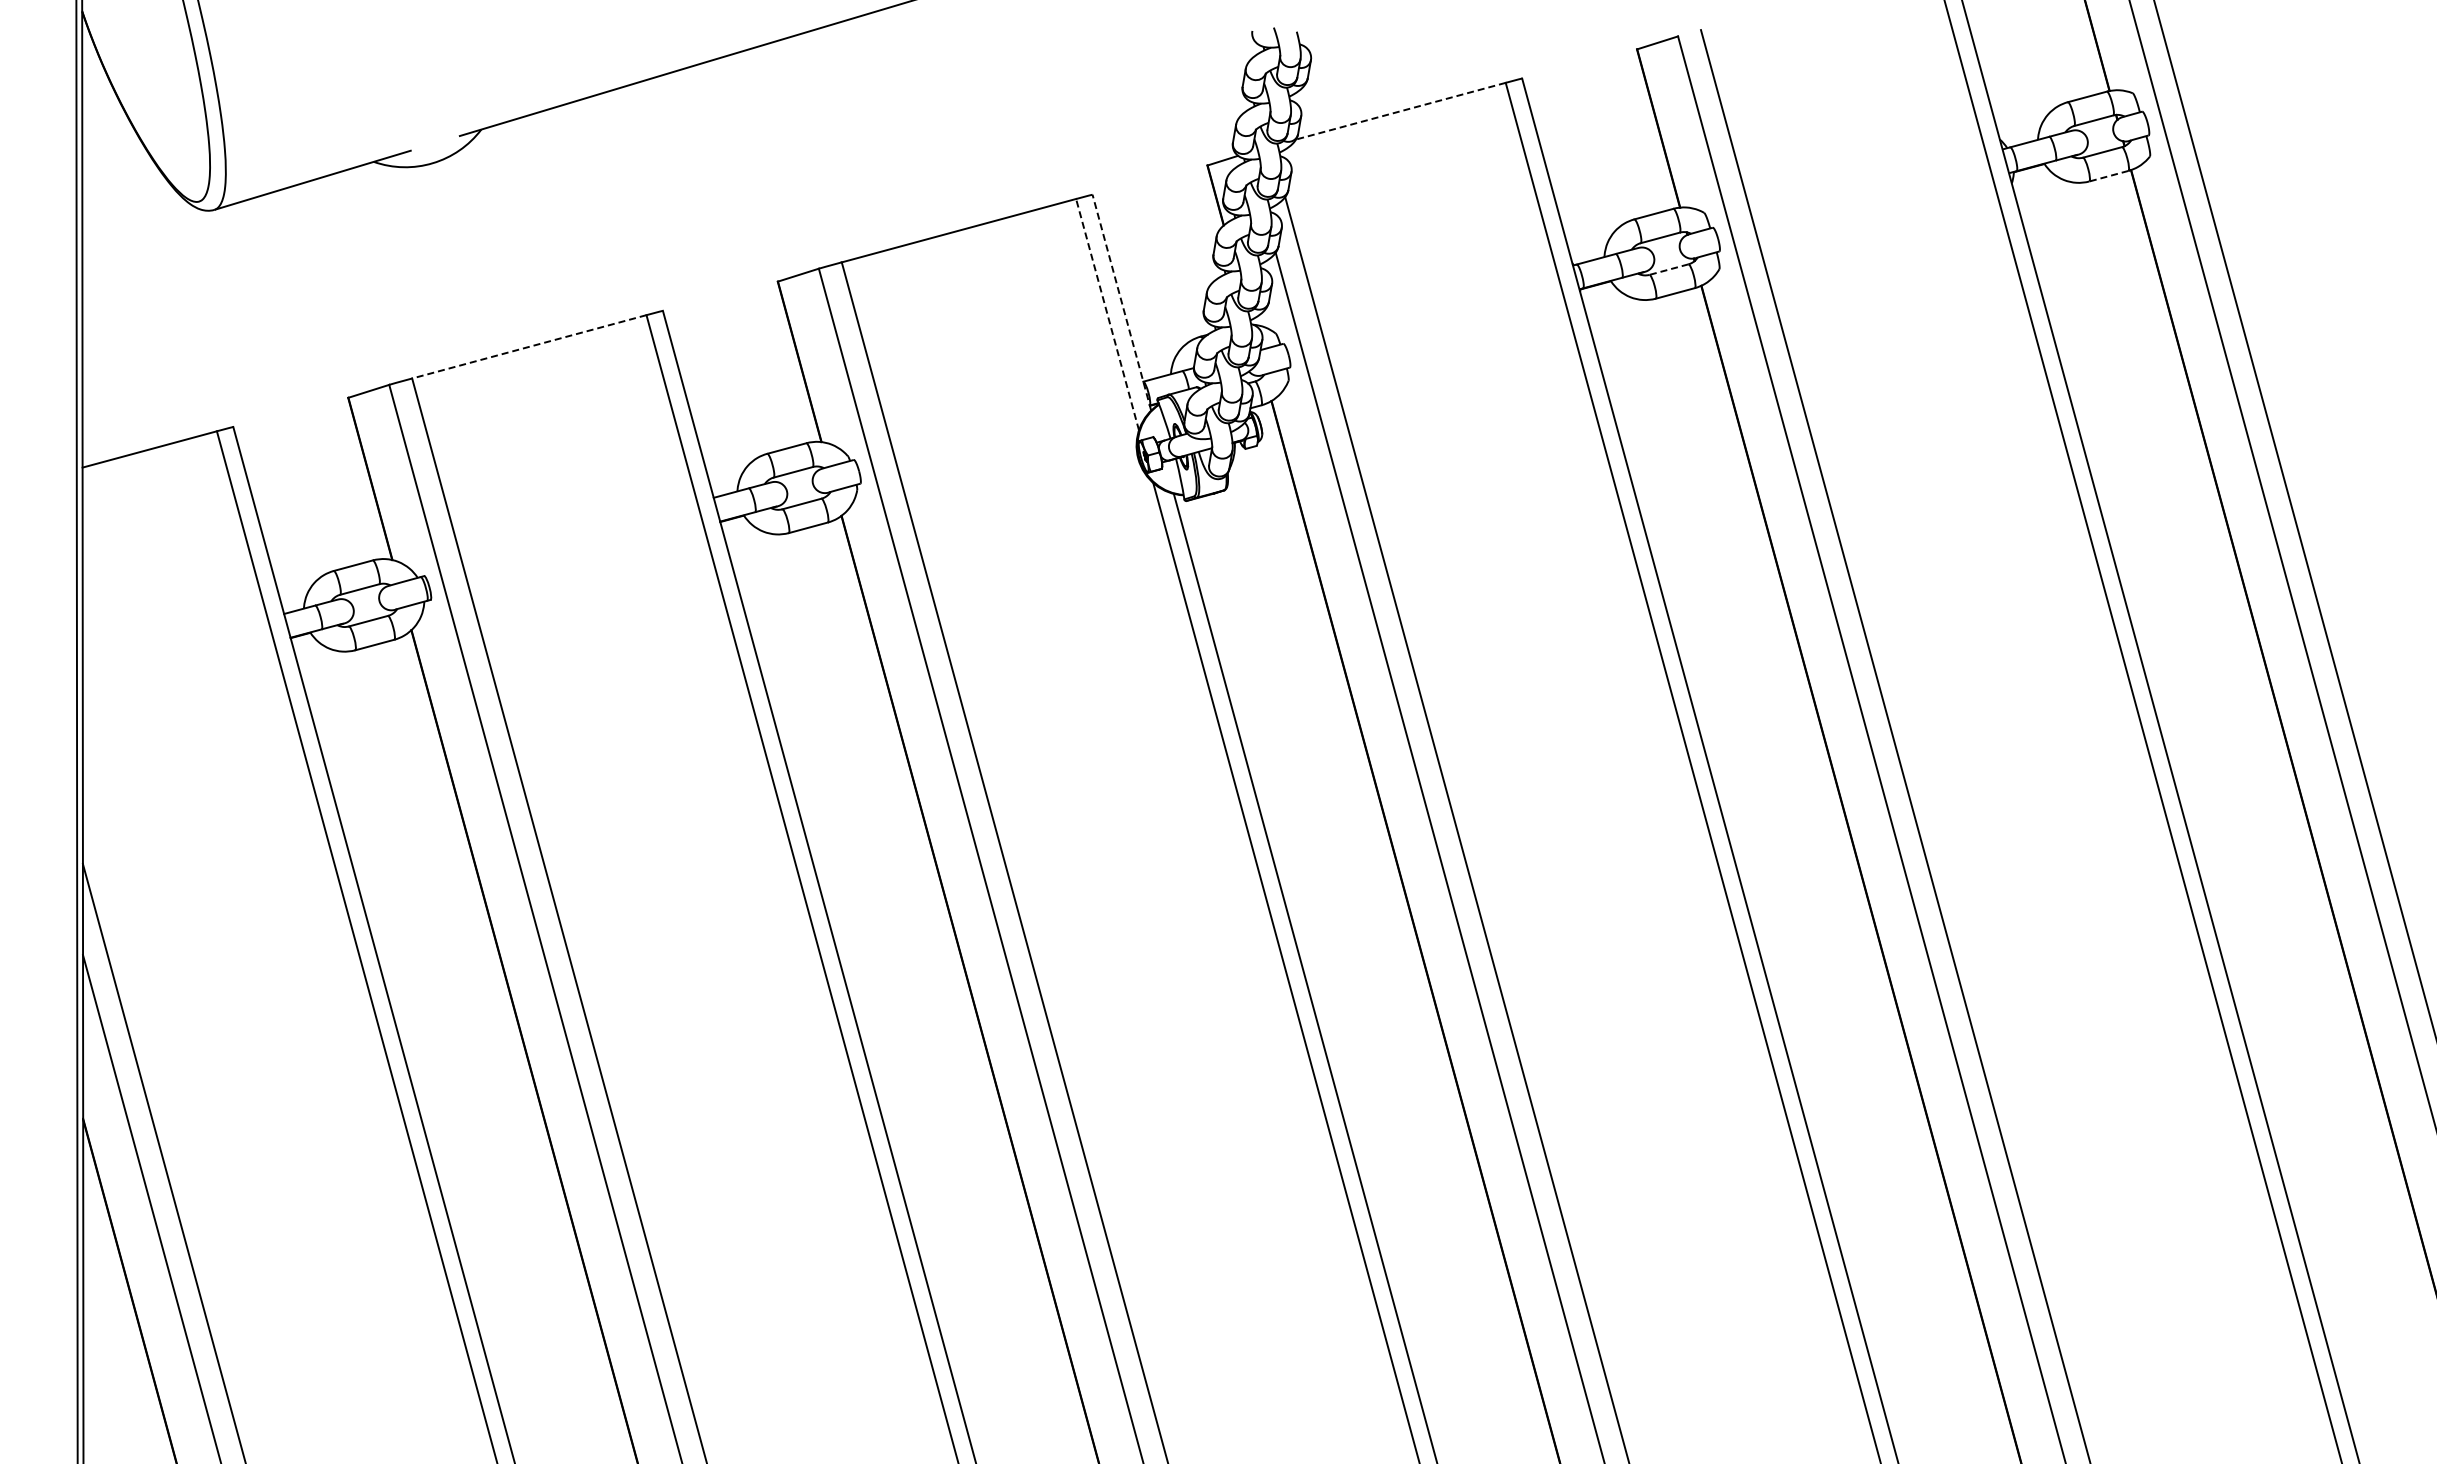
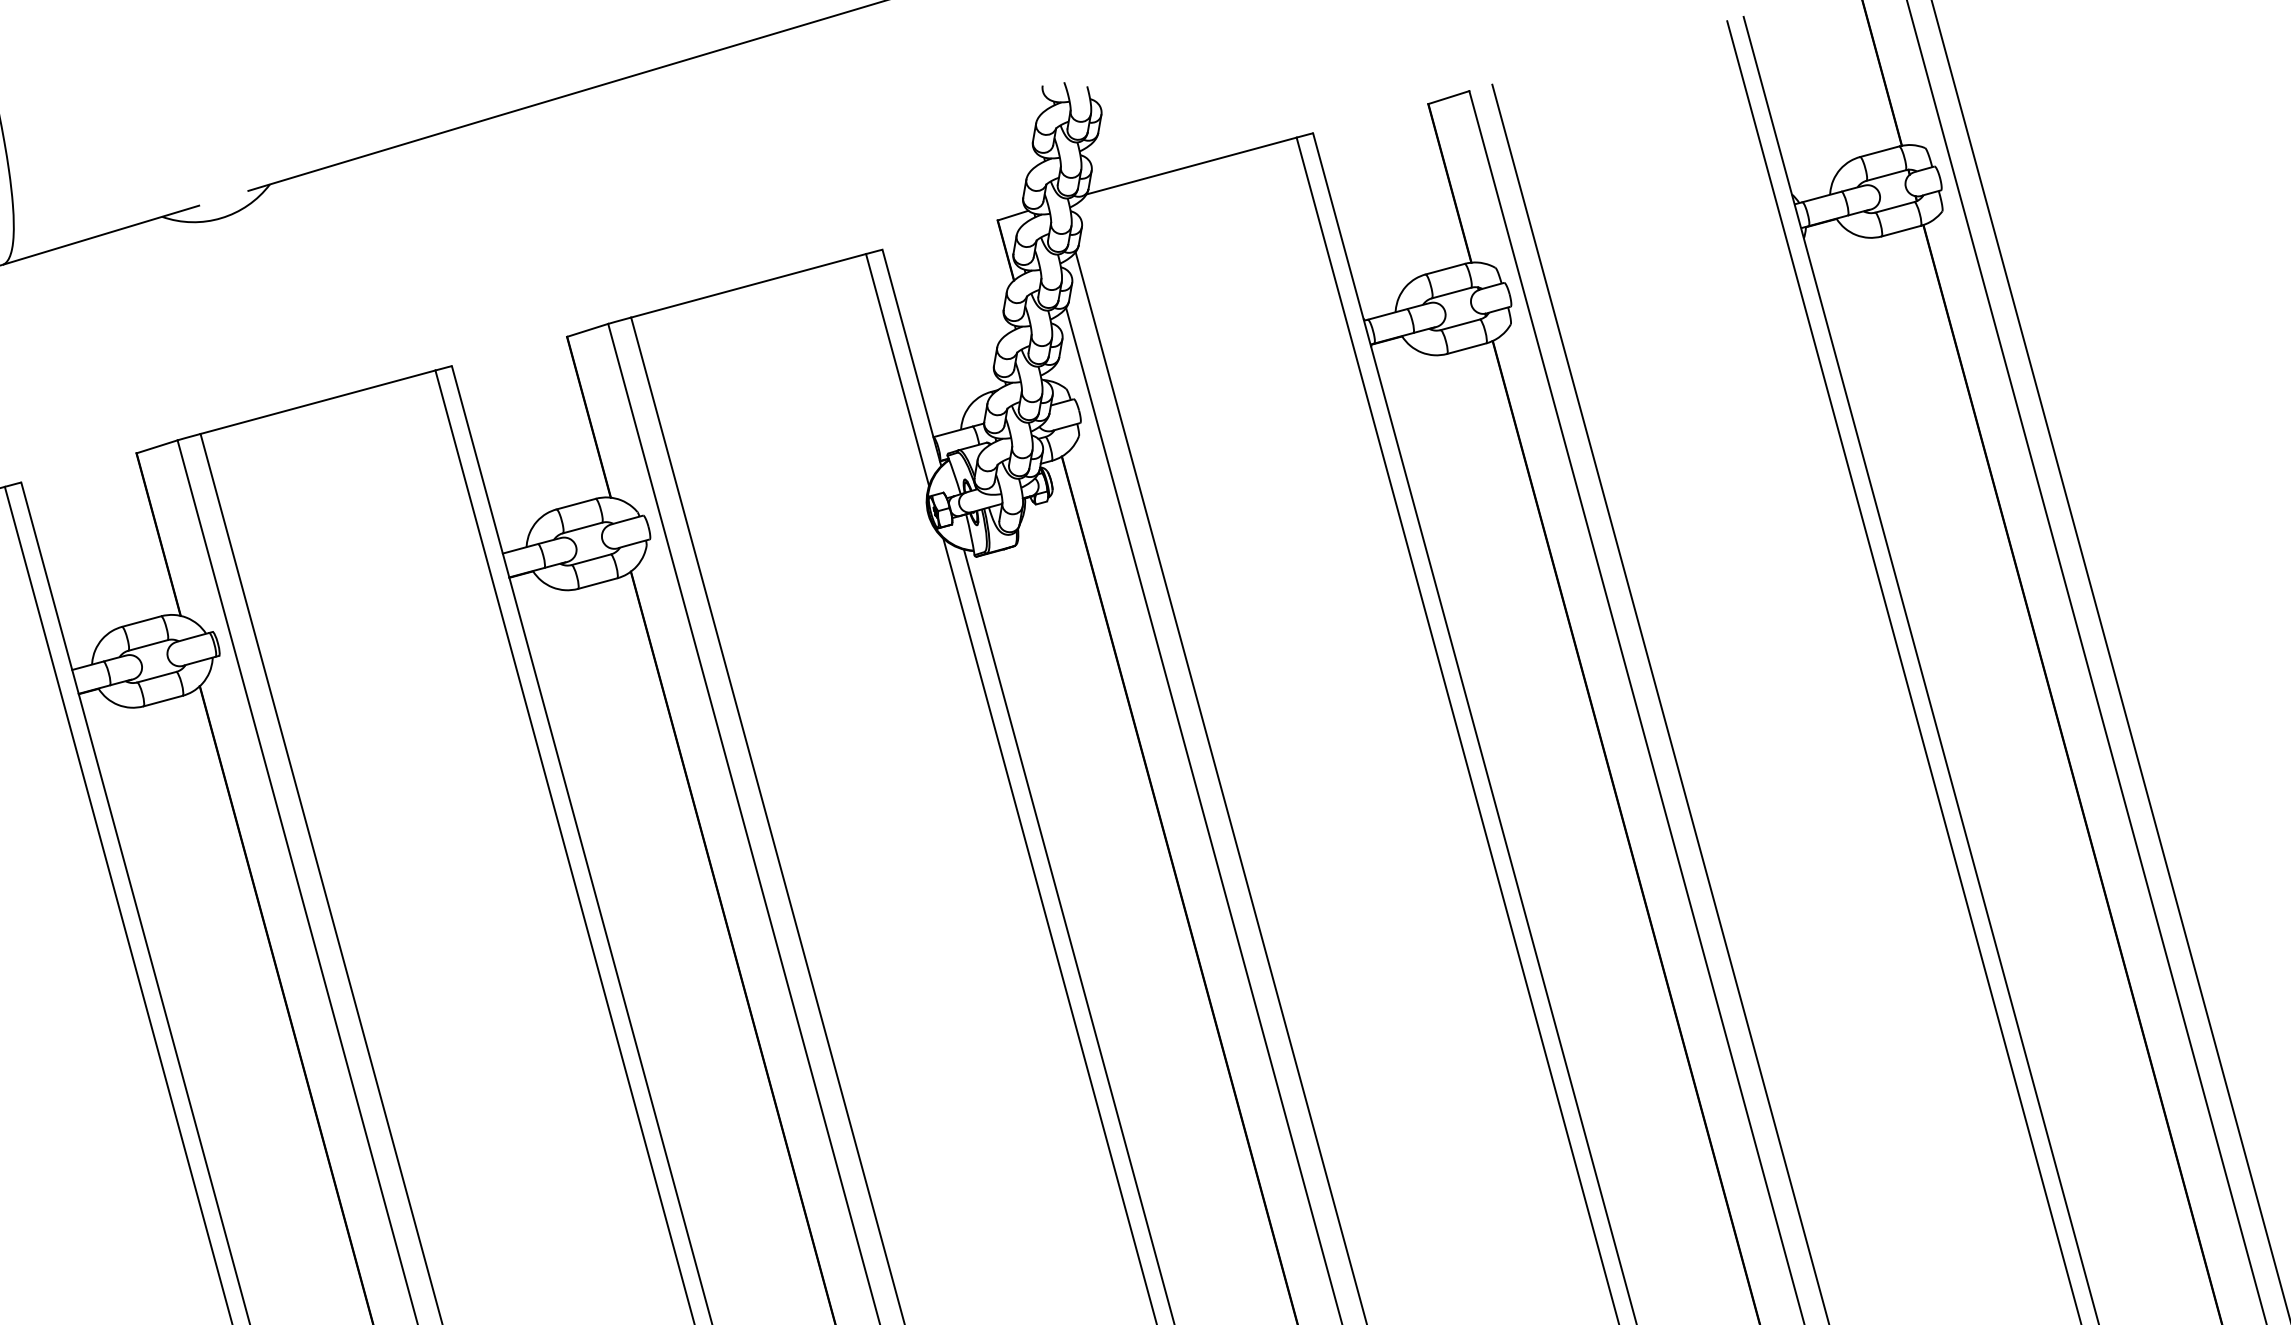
line: (1400, 111) -> (1191, 166), dashed -> solid
line: (2108, 176) -> (1900, 231), dashed -> solid
line: (1668, 269) -> (1459, 324), dashed -> solid
line: (1121, 302) -> (911, 357), dashed -> solid
line: (1107, 314) -> (897, 369), dashed -> solid
line: (528, 346) -> (317, 401), dashed -> solid

